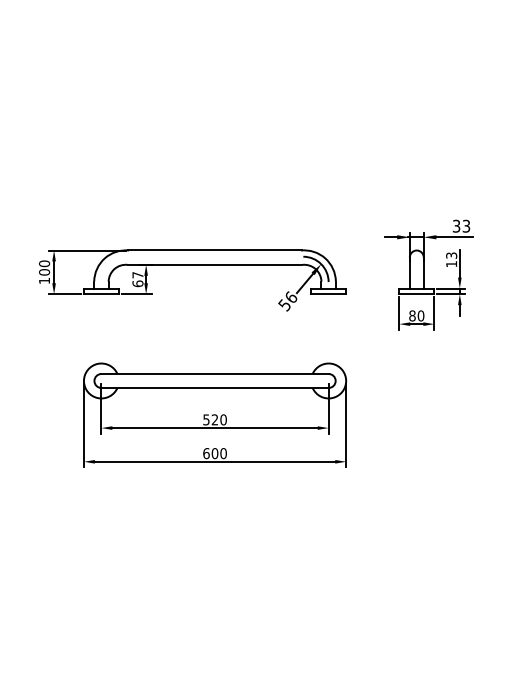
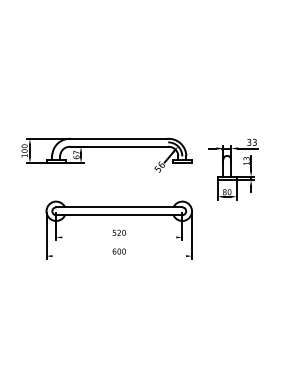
part: (428, 275) -> (233, 169), moved
line: (215, 428) -> (119, 237), removed
line: (213, 462) -> (118, 256), removed

